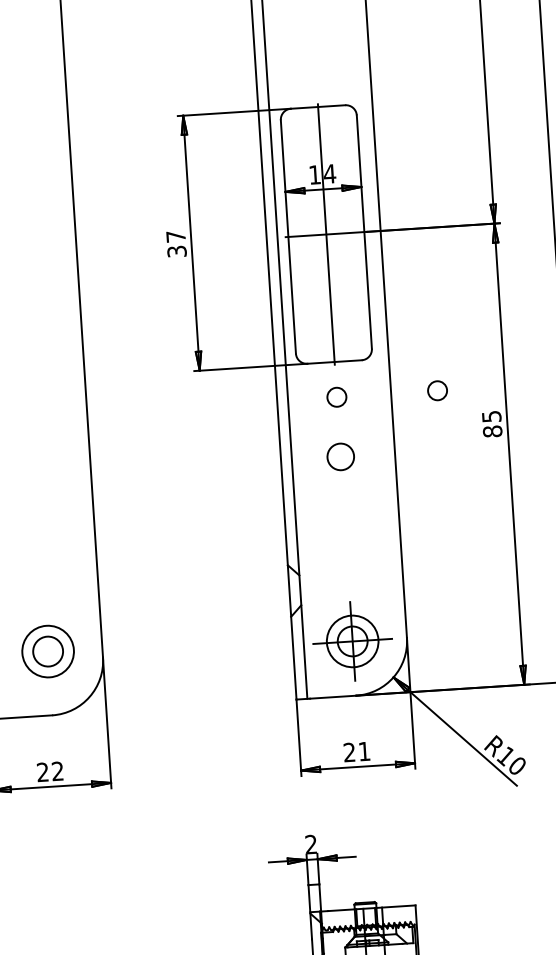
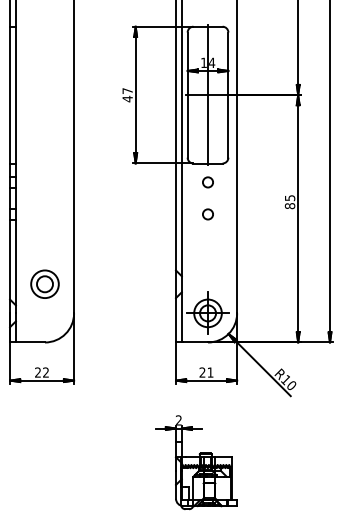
text: (176, 250) -> (127, 98), 37 -> 47
circle: (436, 390) -> (261, 182), removed
circle: (339, 457) -> (207, 214), size x0.71
part: (47, 650) -> (44, 283), moved

